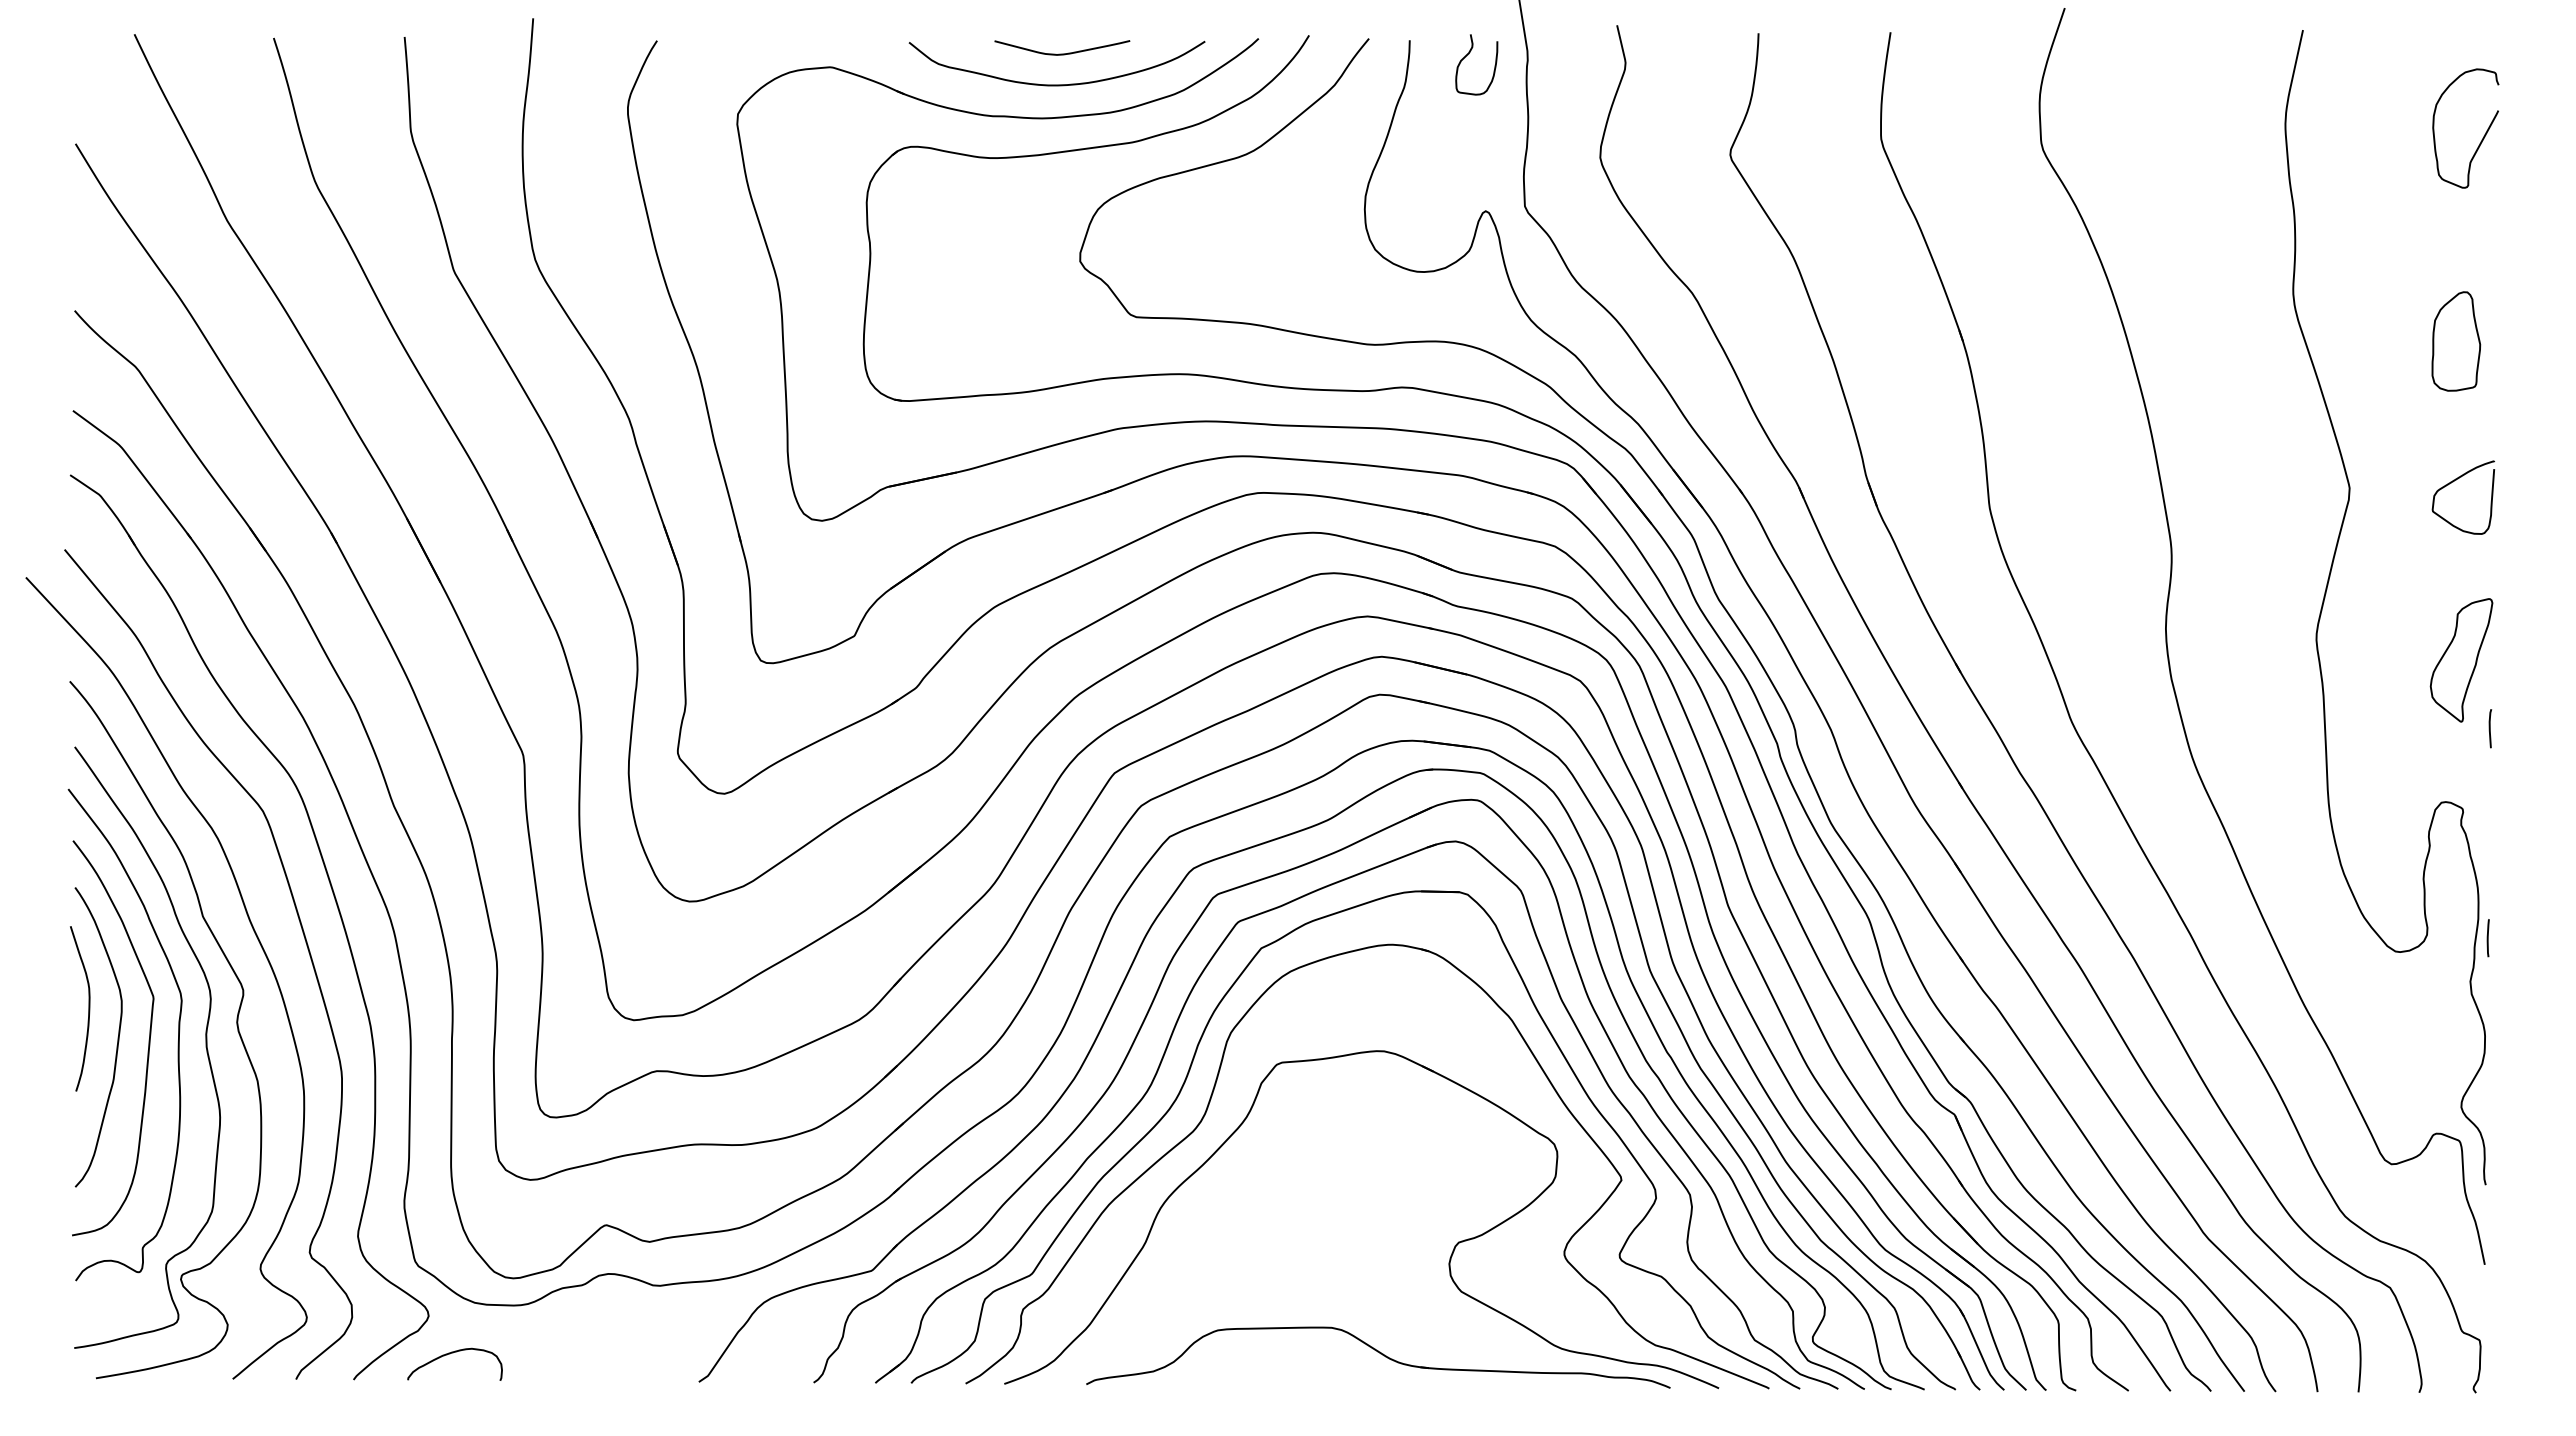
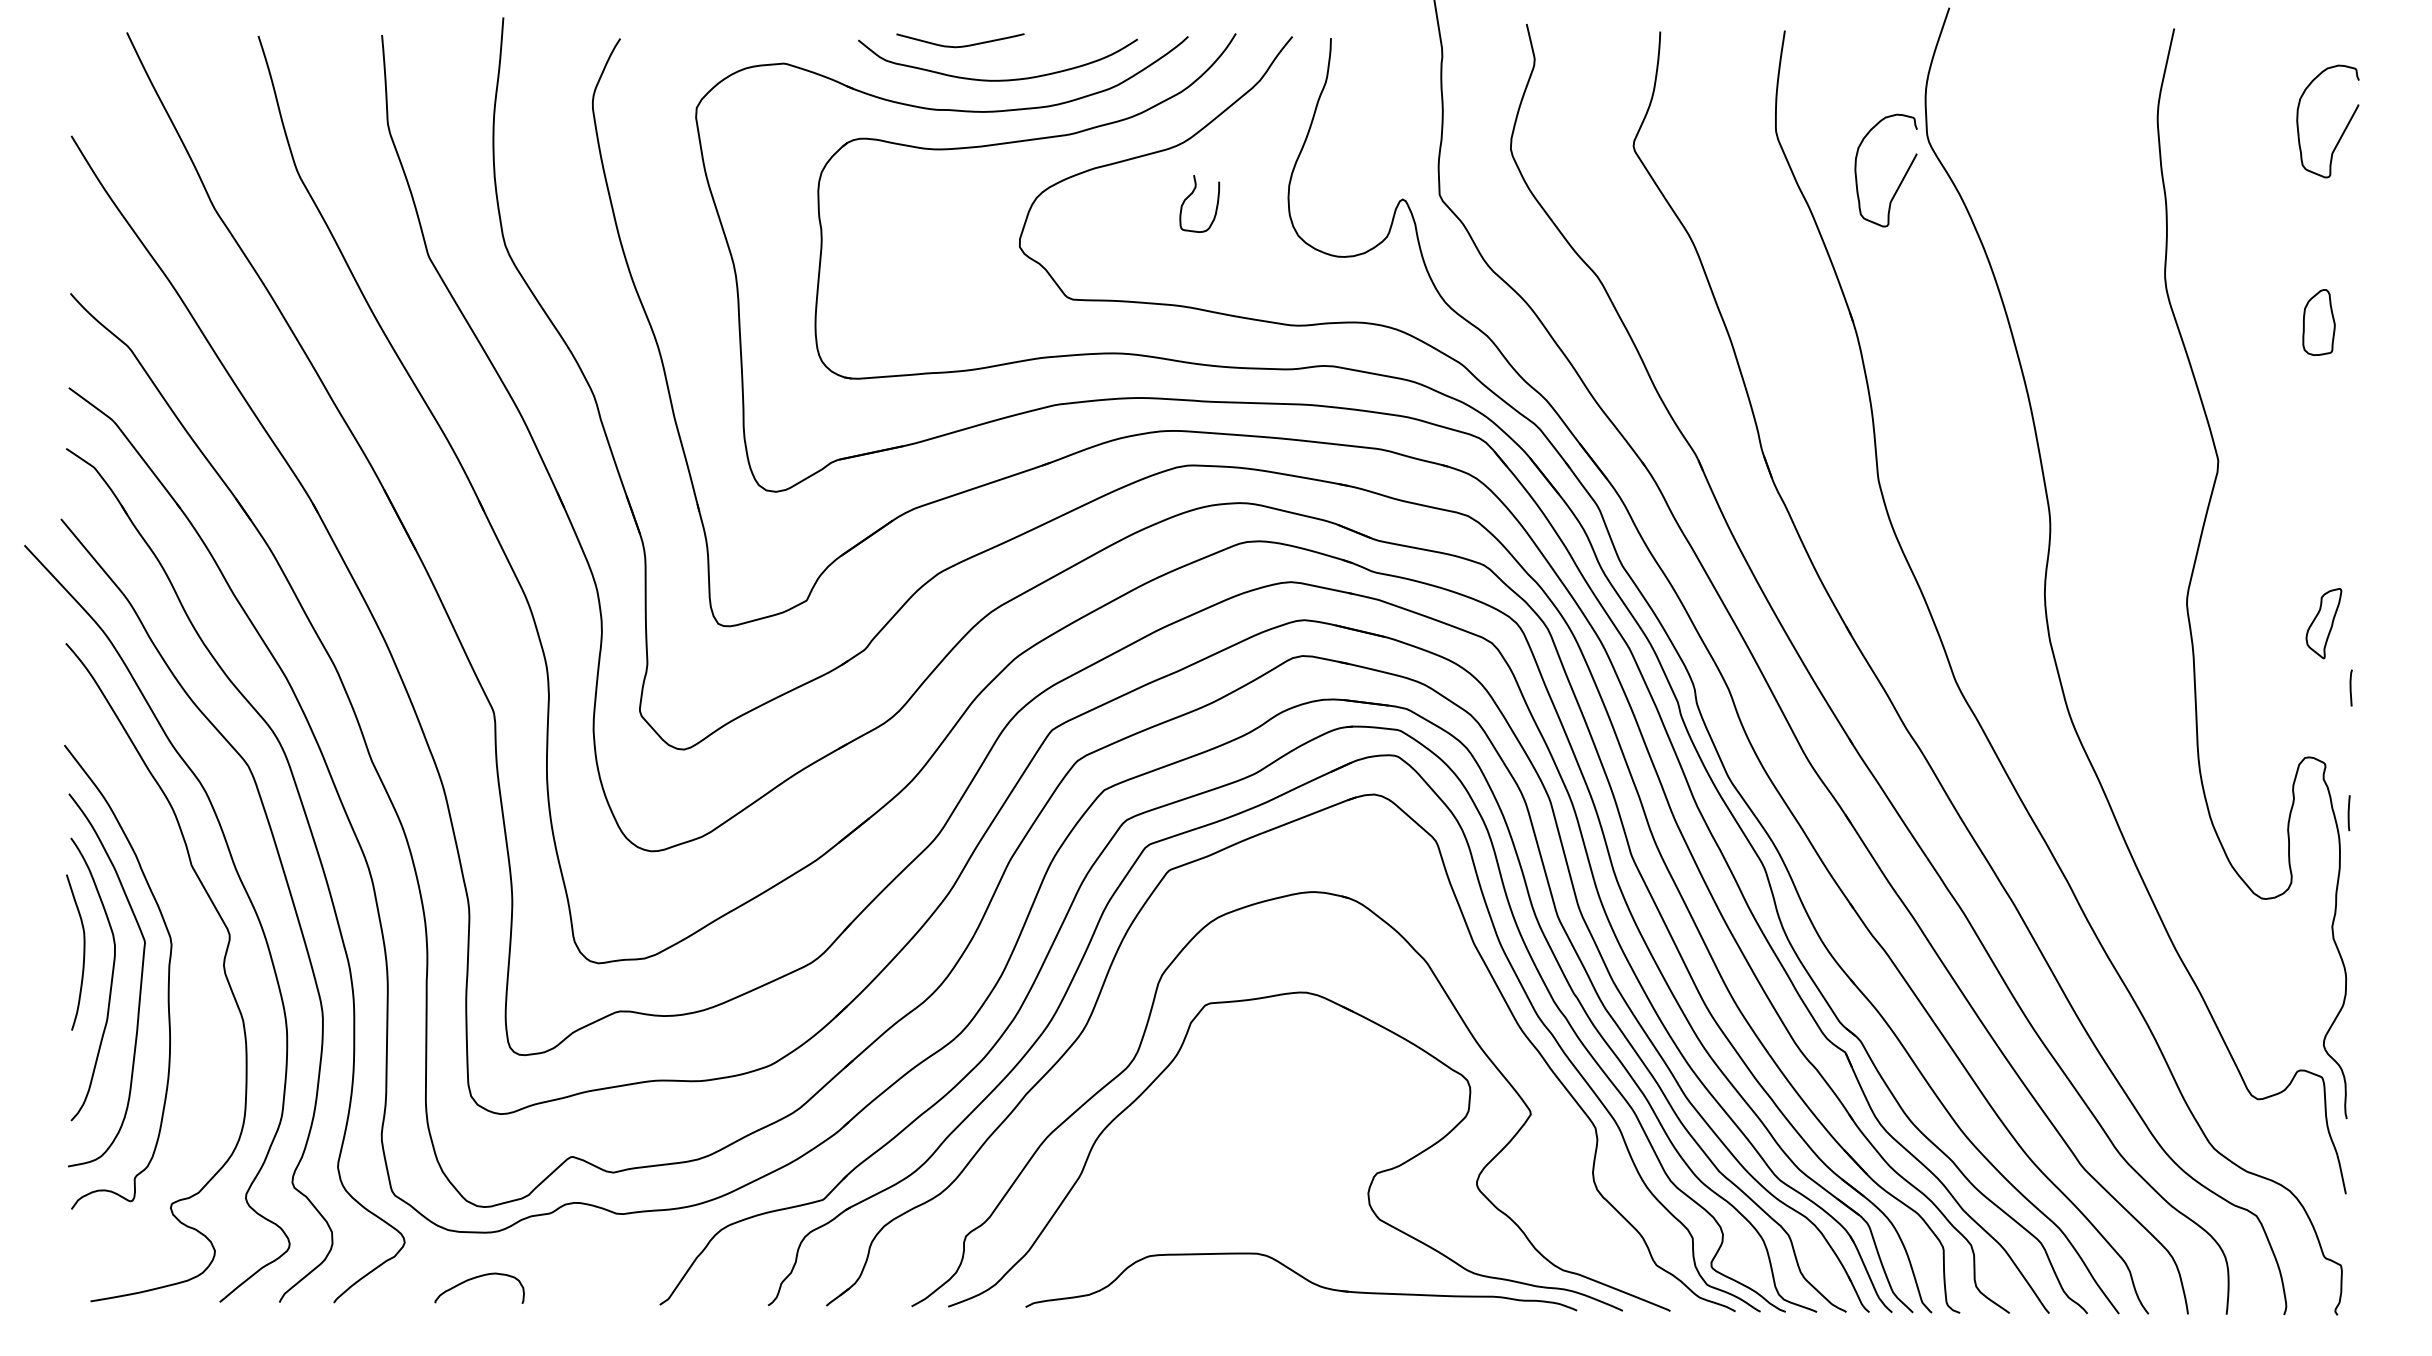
curve: (1062, 53) -> (960, 45), moved
curve: (1469, 54) -> (1192, 194), moved
curve: (2013, 191) -> (1900, 180), added
part: (2456, 341) -> (2319, 322), size x0.7
curve: (2453, 482) -> (2316, 455), removed
part: (2461, 660) -> (2323, 623), size x0.6
line: (2487, 938) -> (2348, 813), moved
curve: (205, 1047) -> (194, 989), removed
part: (1187, 1078) -> (1121, 1018), removed
curve: (450, 1354) -> (475, 1278), moved

